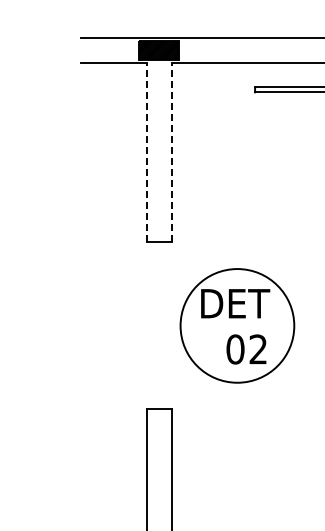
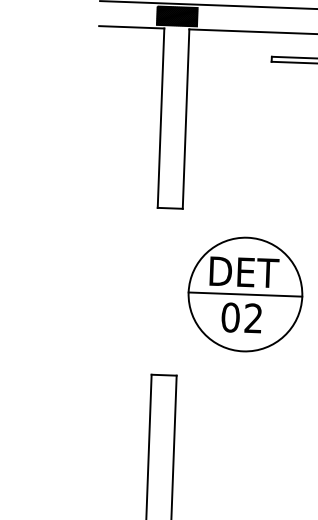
line: (146, 152) -> (160, 117), dashed -> solid
line: (171, 152) -> (185, 118), dashed -> solid
line: (237, 325) -> (245, 294), added
text: (246, 349) -> (241, 318), moved

